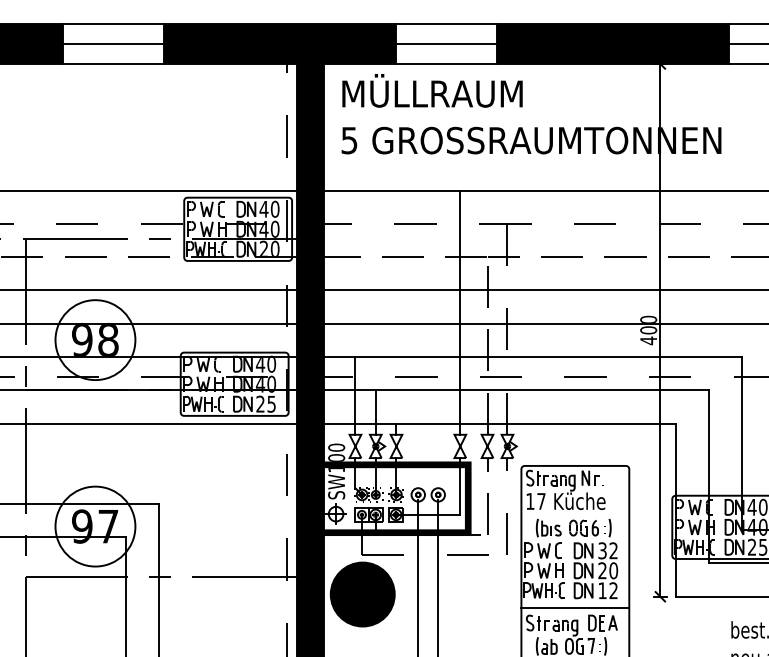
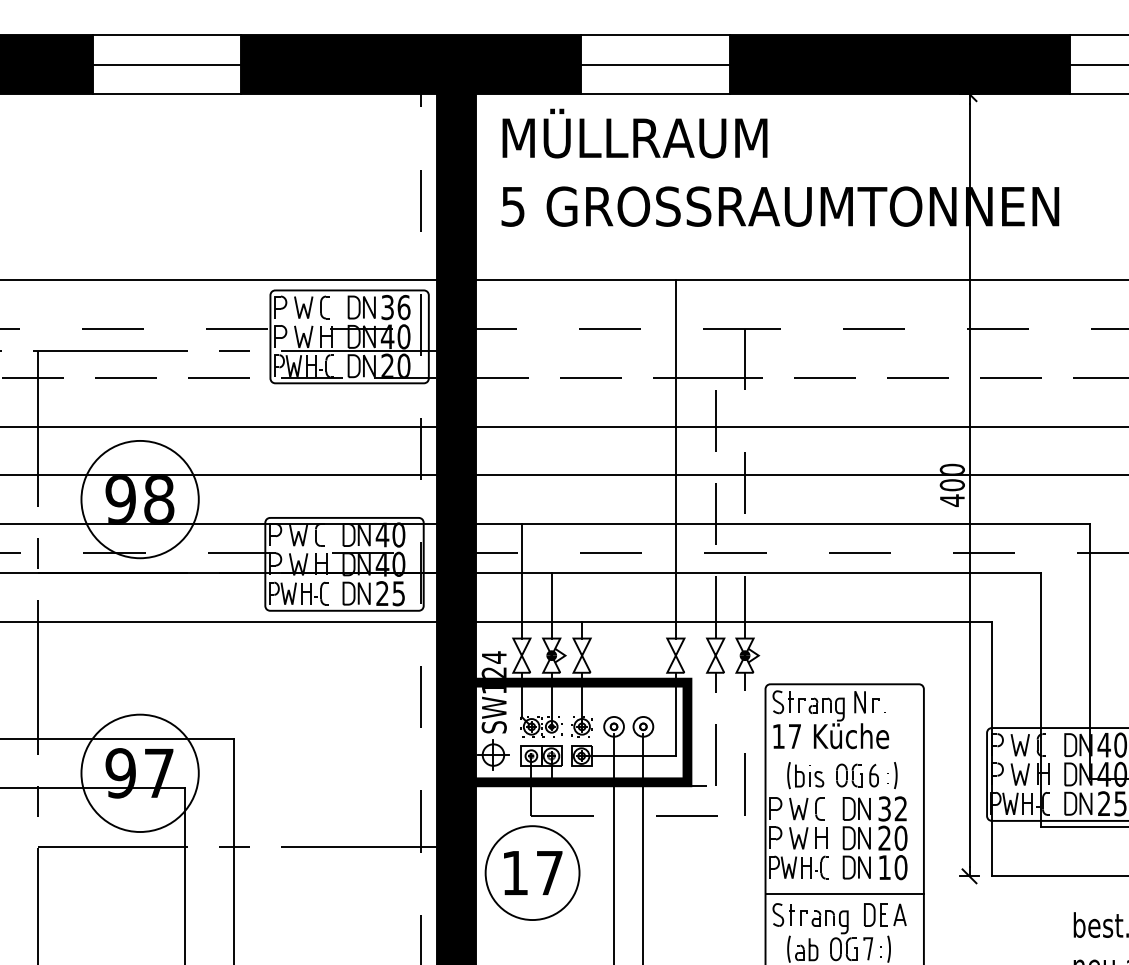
text: (269, 208) -> (395, 306), 40 -> 36
text: (336, 452) -> (494, 664), SW100 -> SW124
text: (613, 590) -> (900, 867), 12 -> 10
fill: (362, 594) -> (532, 873), removed

